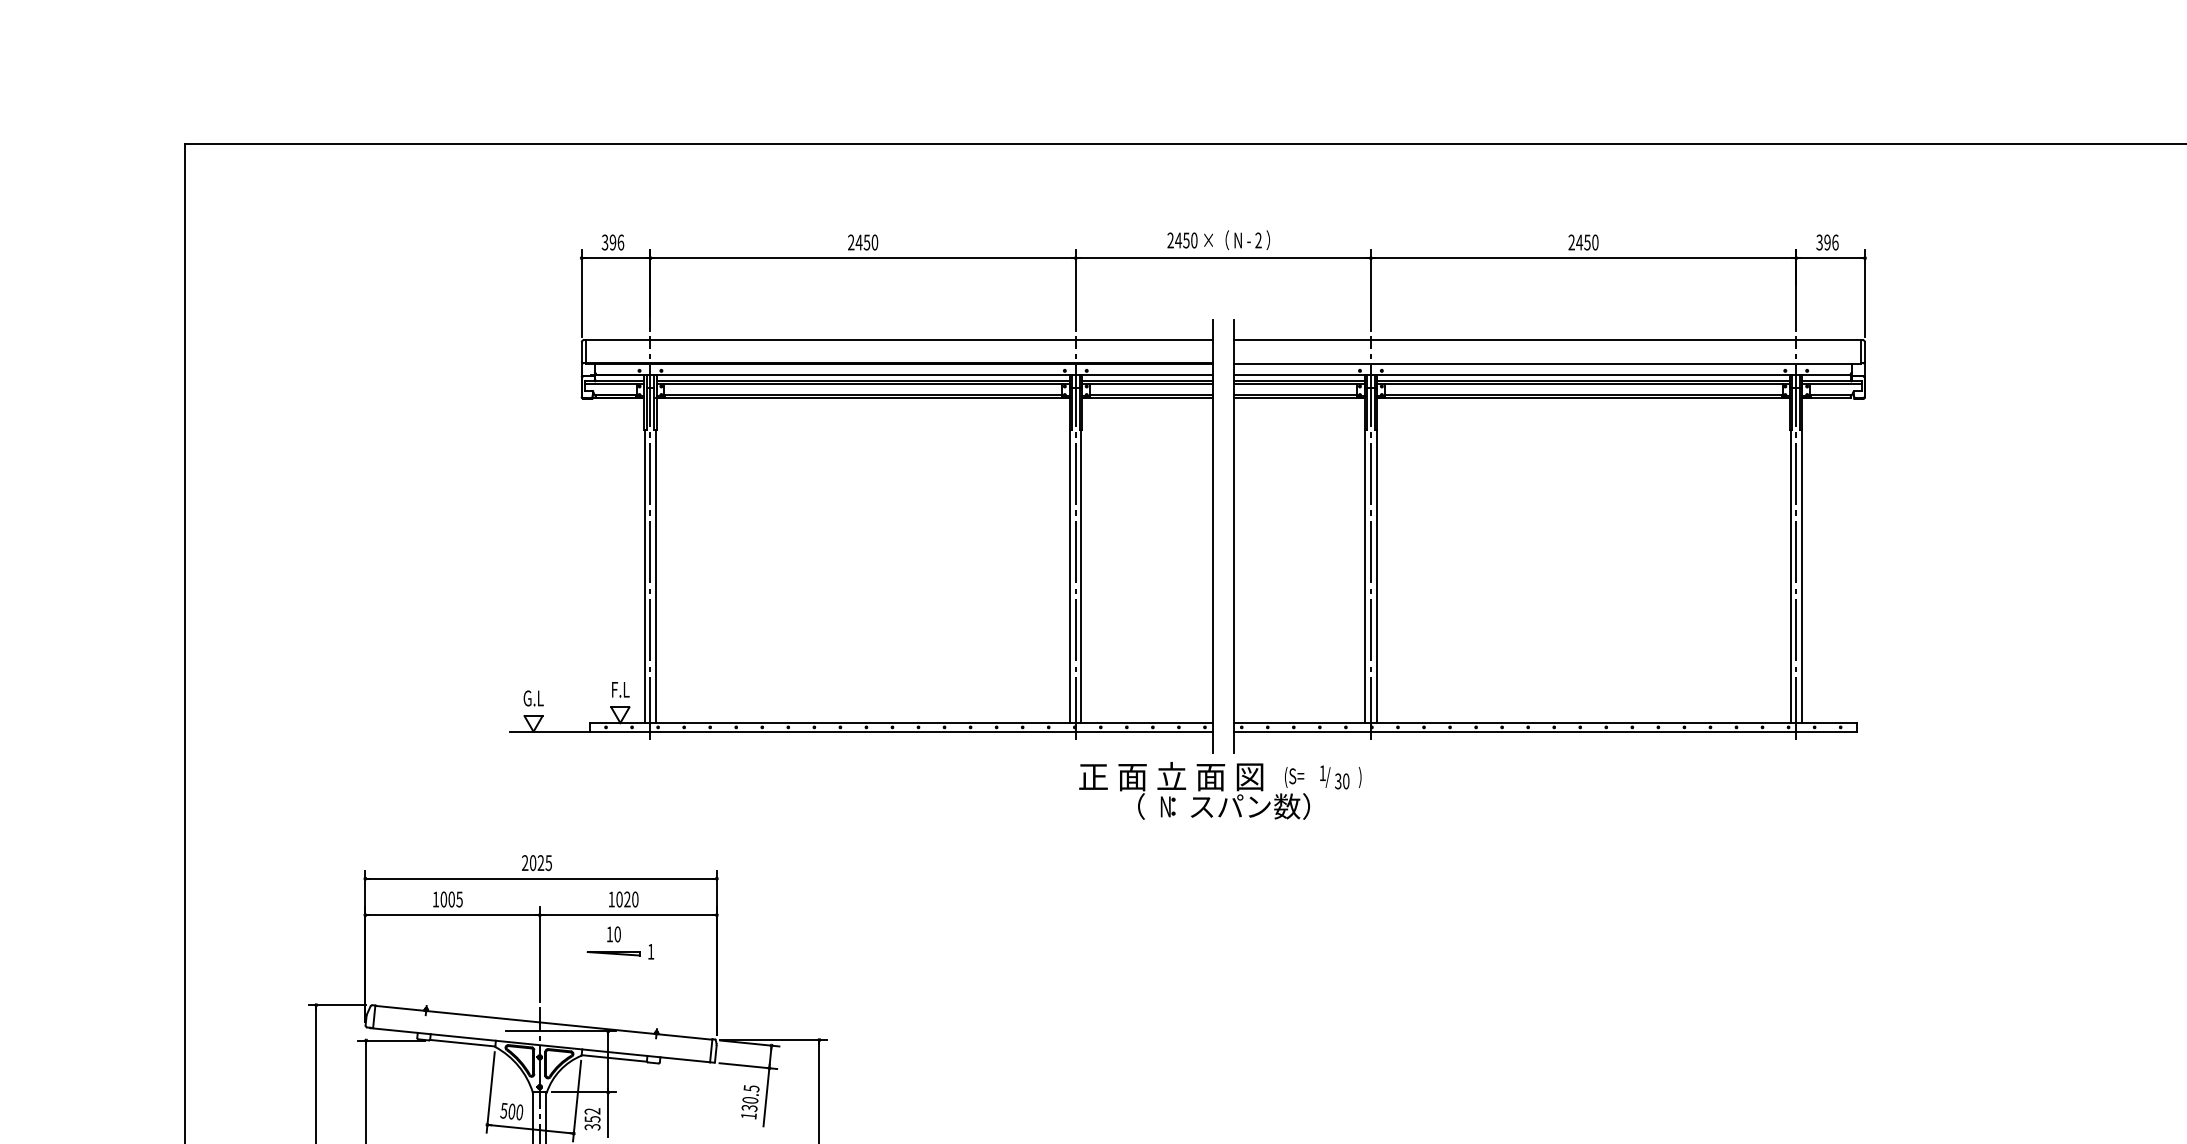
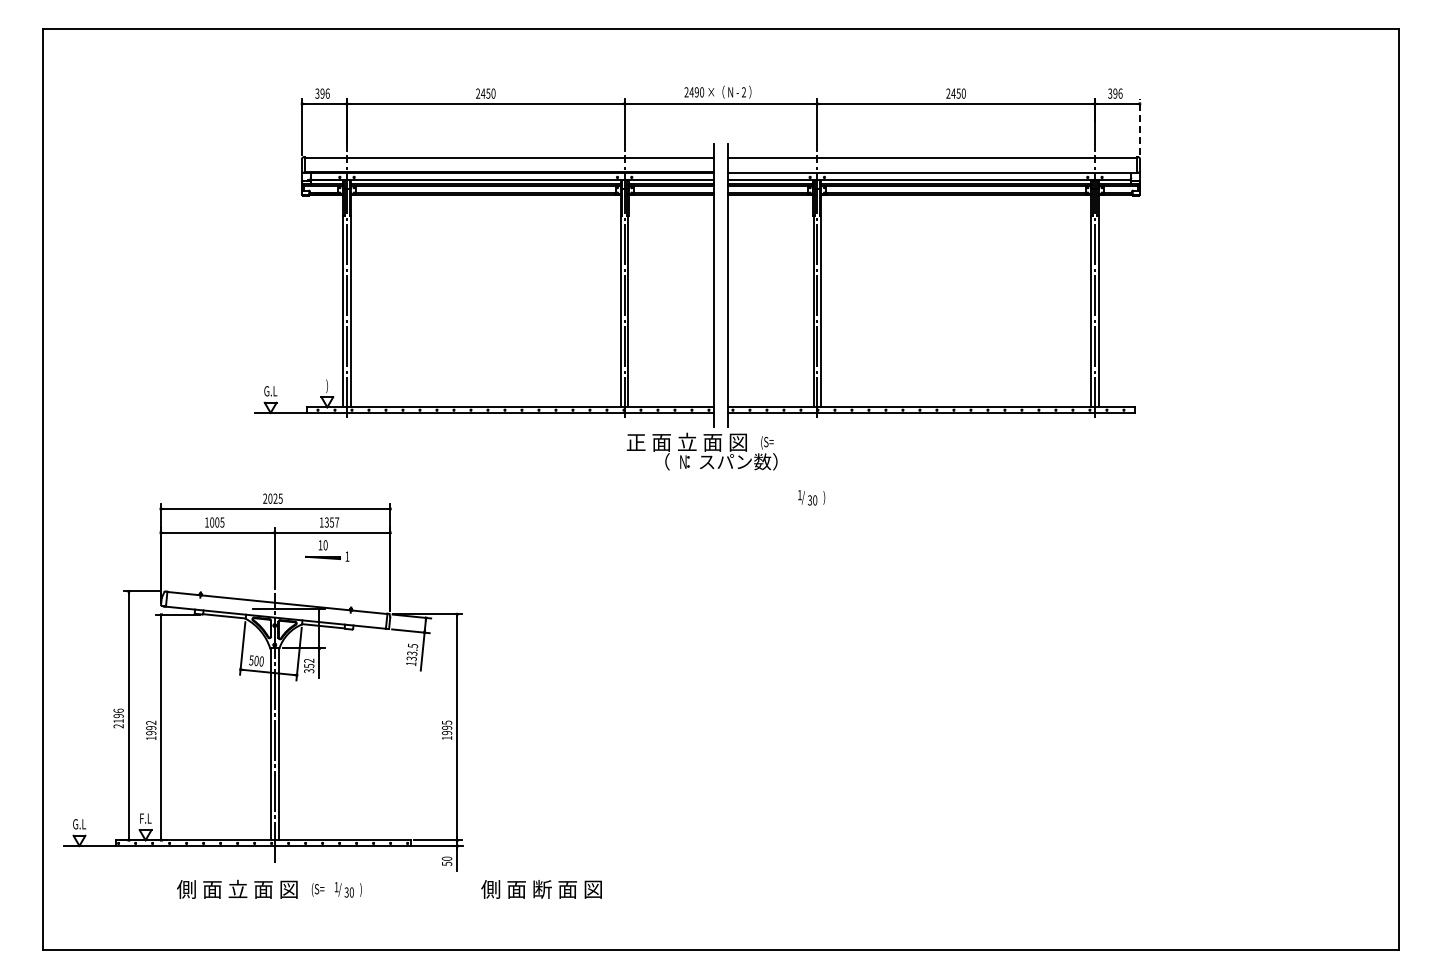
text: (1185, 240) -> (696, 92), 2450 -> 2490
line: (1864, 292) -> (1139, 126), solid -> dashed
text: (620, 691) -> (327, 386), F.L -> )
text: (1340, 776) -> (811, 497), moved
text: (626, 899) -> (331, 522), 1020 -> 1357
text: (749, 1100) -> (411, 653), 130.5 -> 133.5

